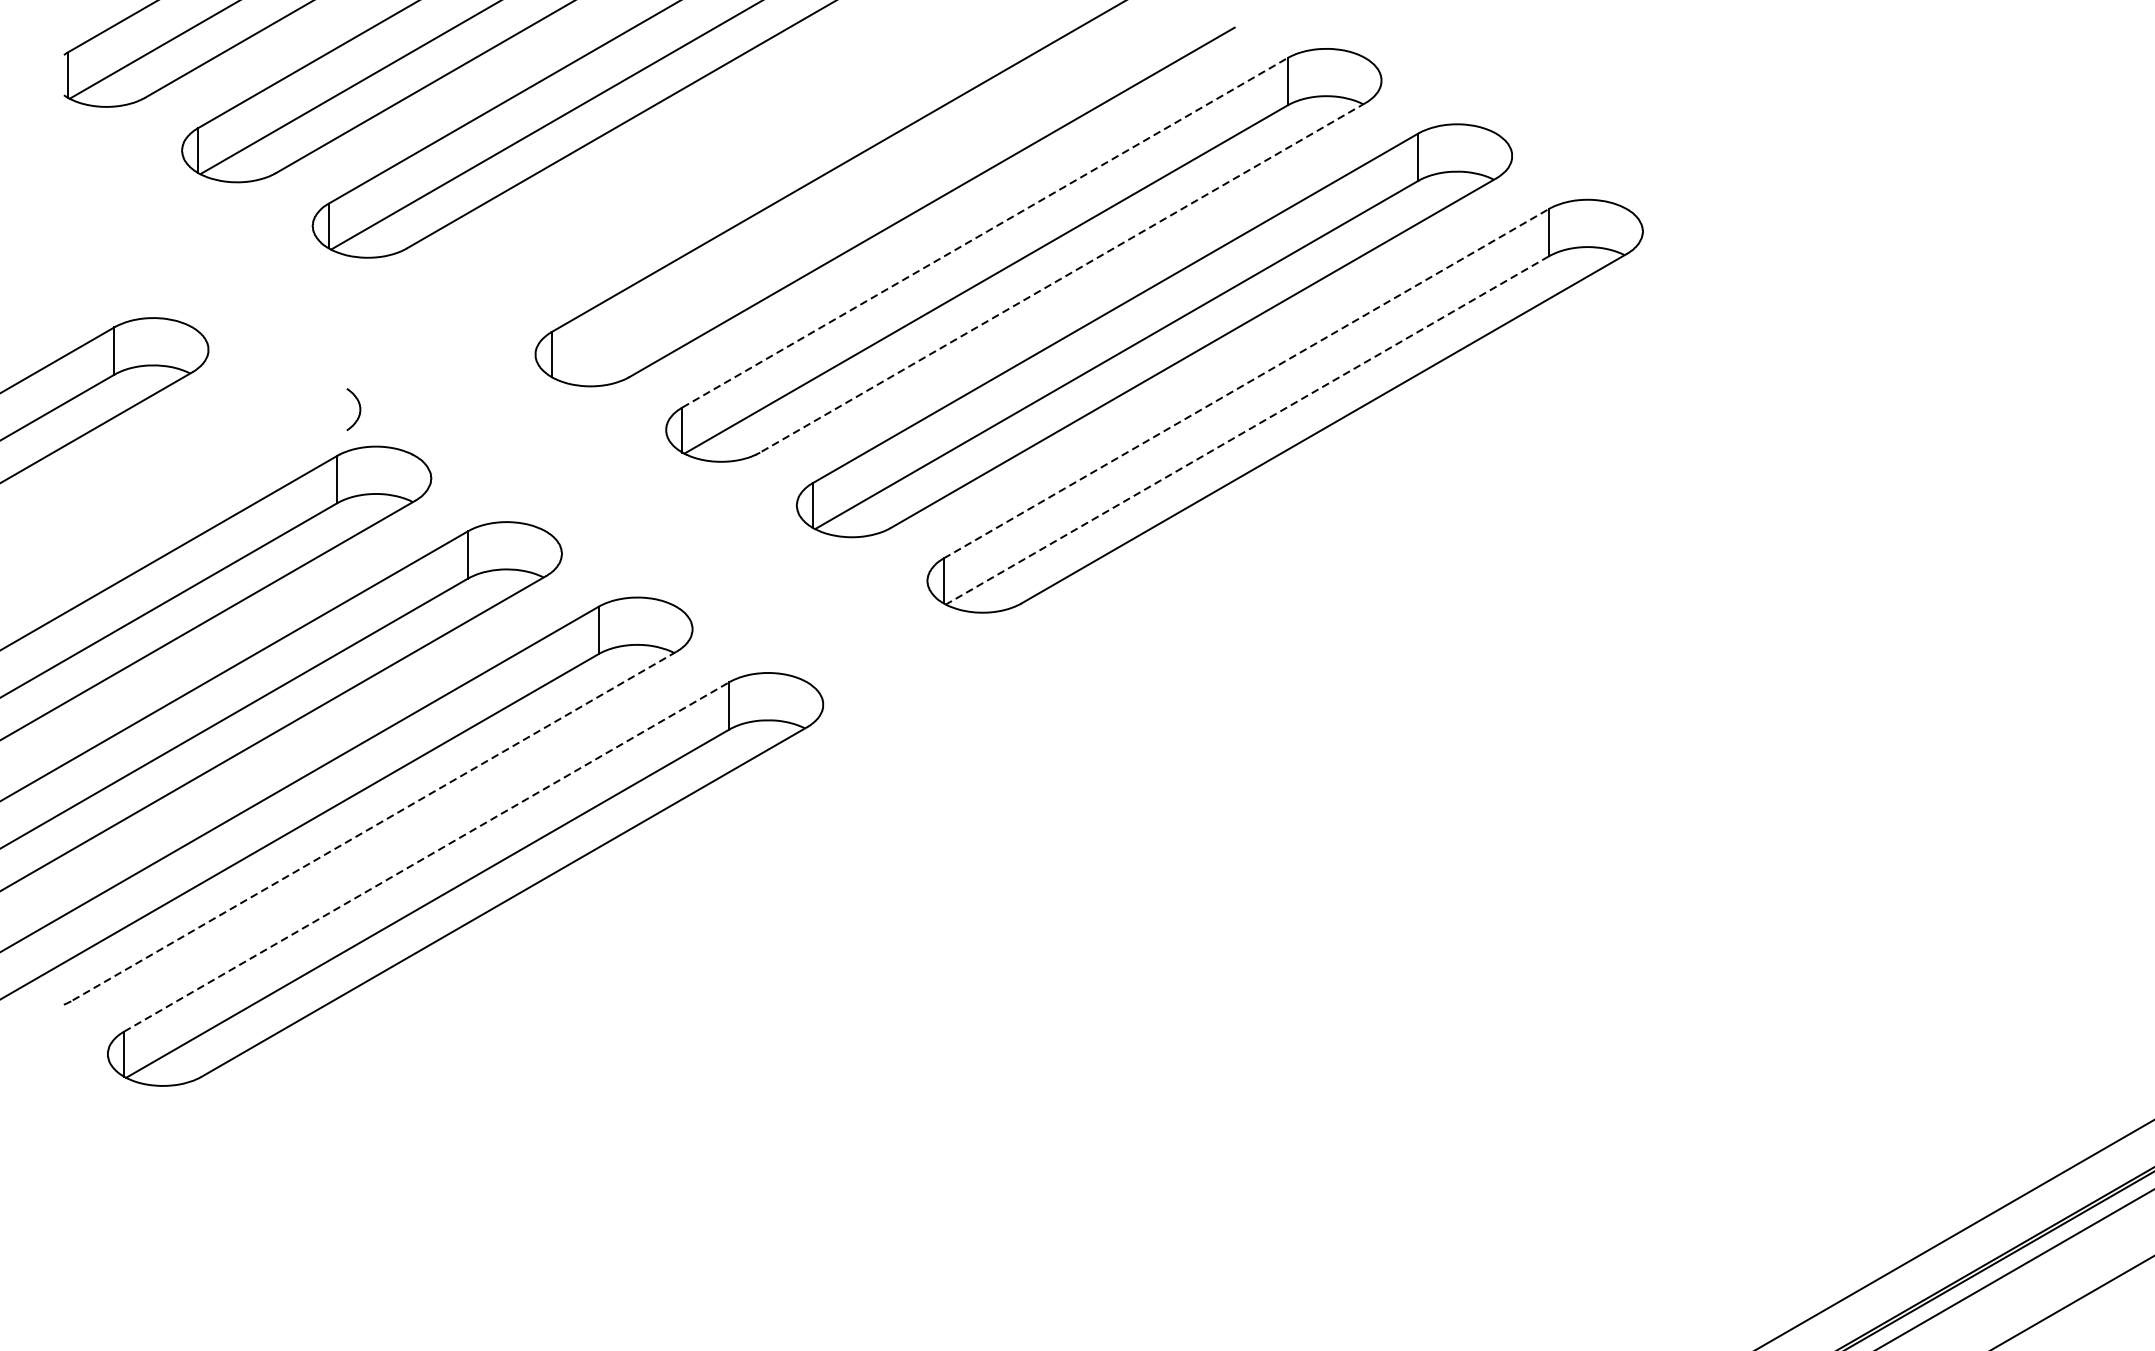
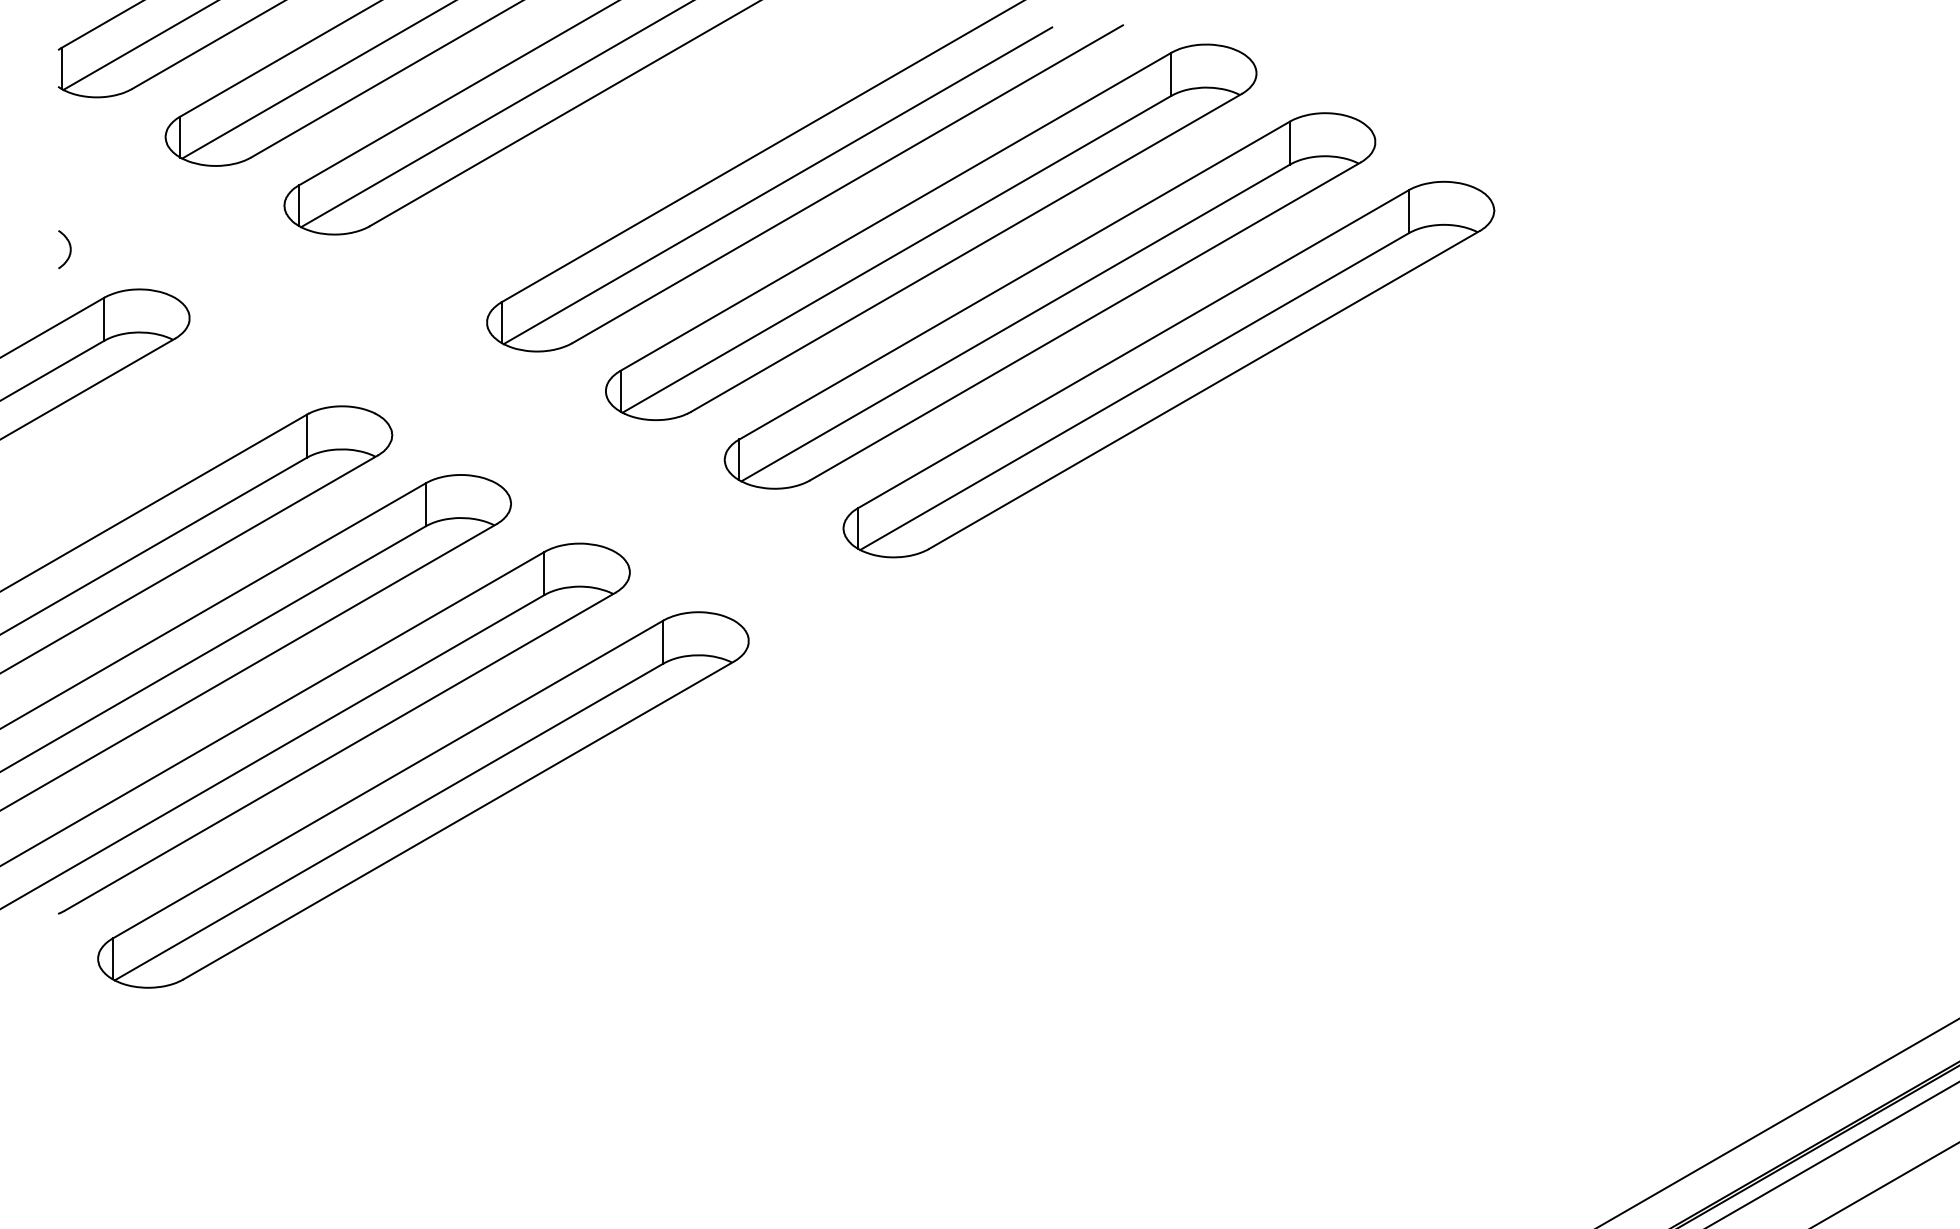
line: (854, 203) -> (777, 185), added
line: (984, 232) -> (895, 211), dashed -> solid
line: (1062, 277) -> (966, 252), dashed -> solid
line: (1246, 384) -> (1133, 349), dashed -> solid
curve: (358, 409) -> (69, 249), moved
line: (1247, 430) -> (1134, 391), dashed -> solid
line: (374, 826) -> (340, 751), dashed -> solid
line: (427, 856) -> (388, 779), dashed -> solid

